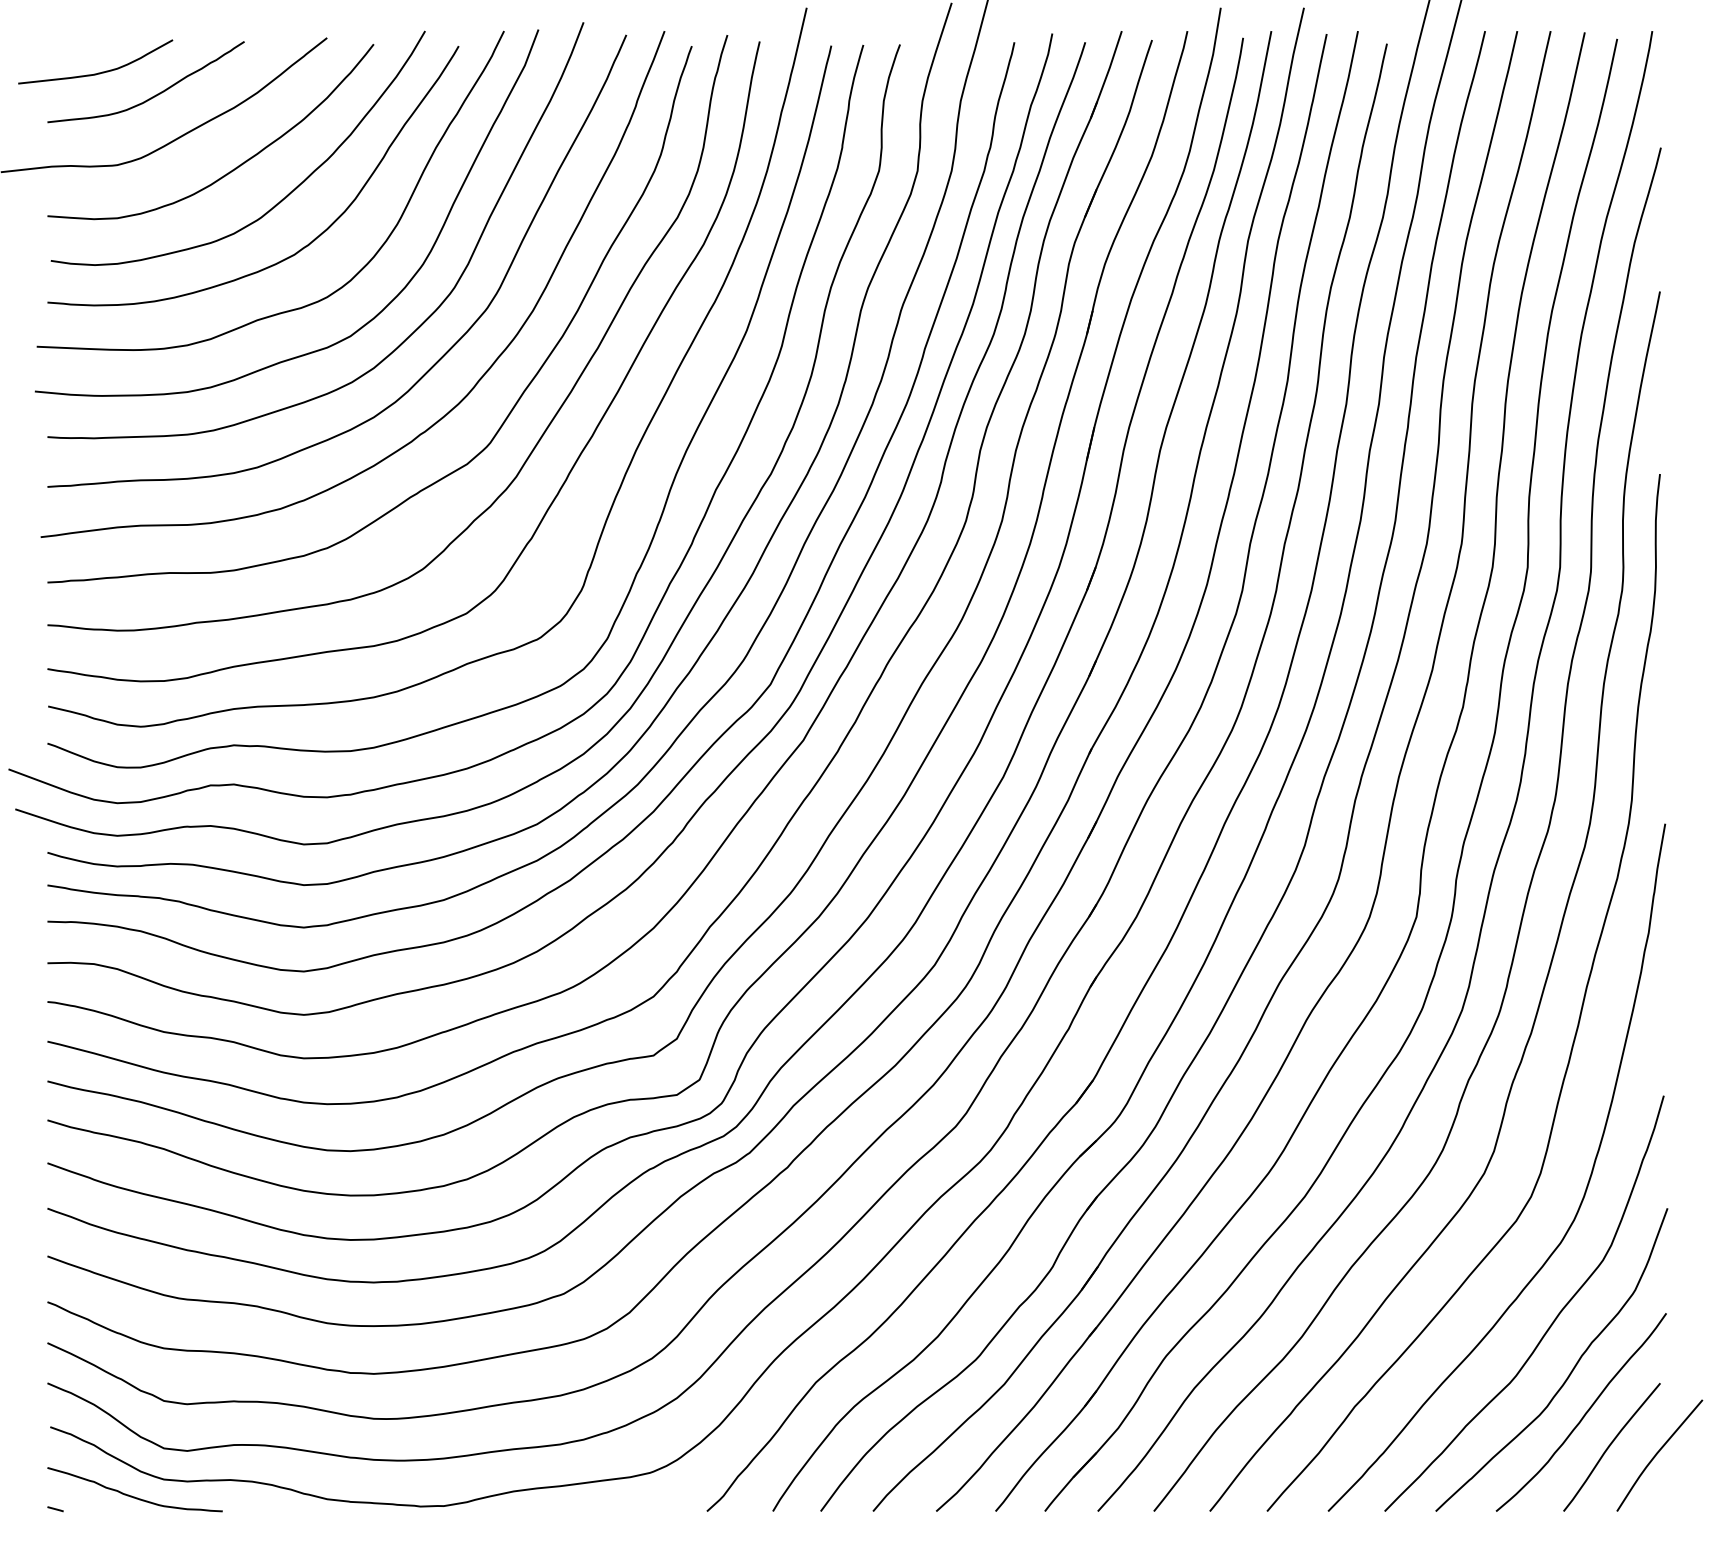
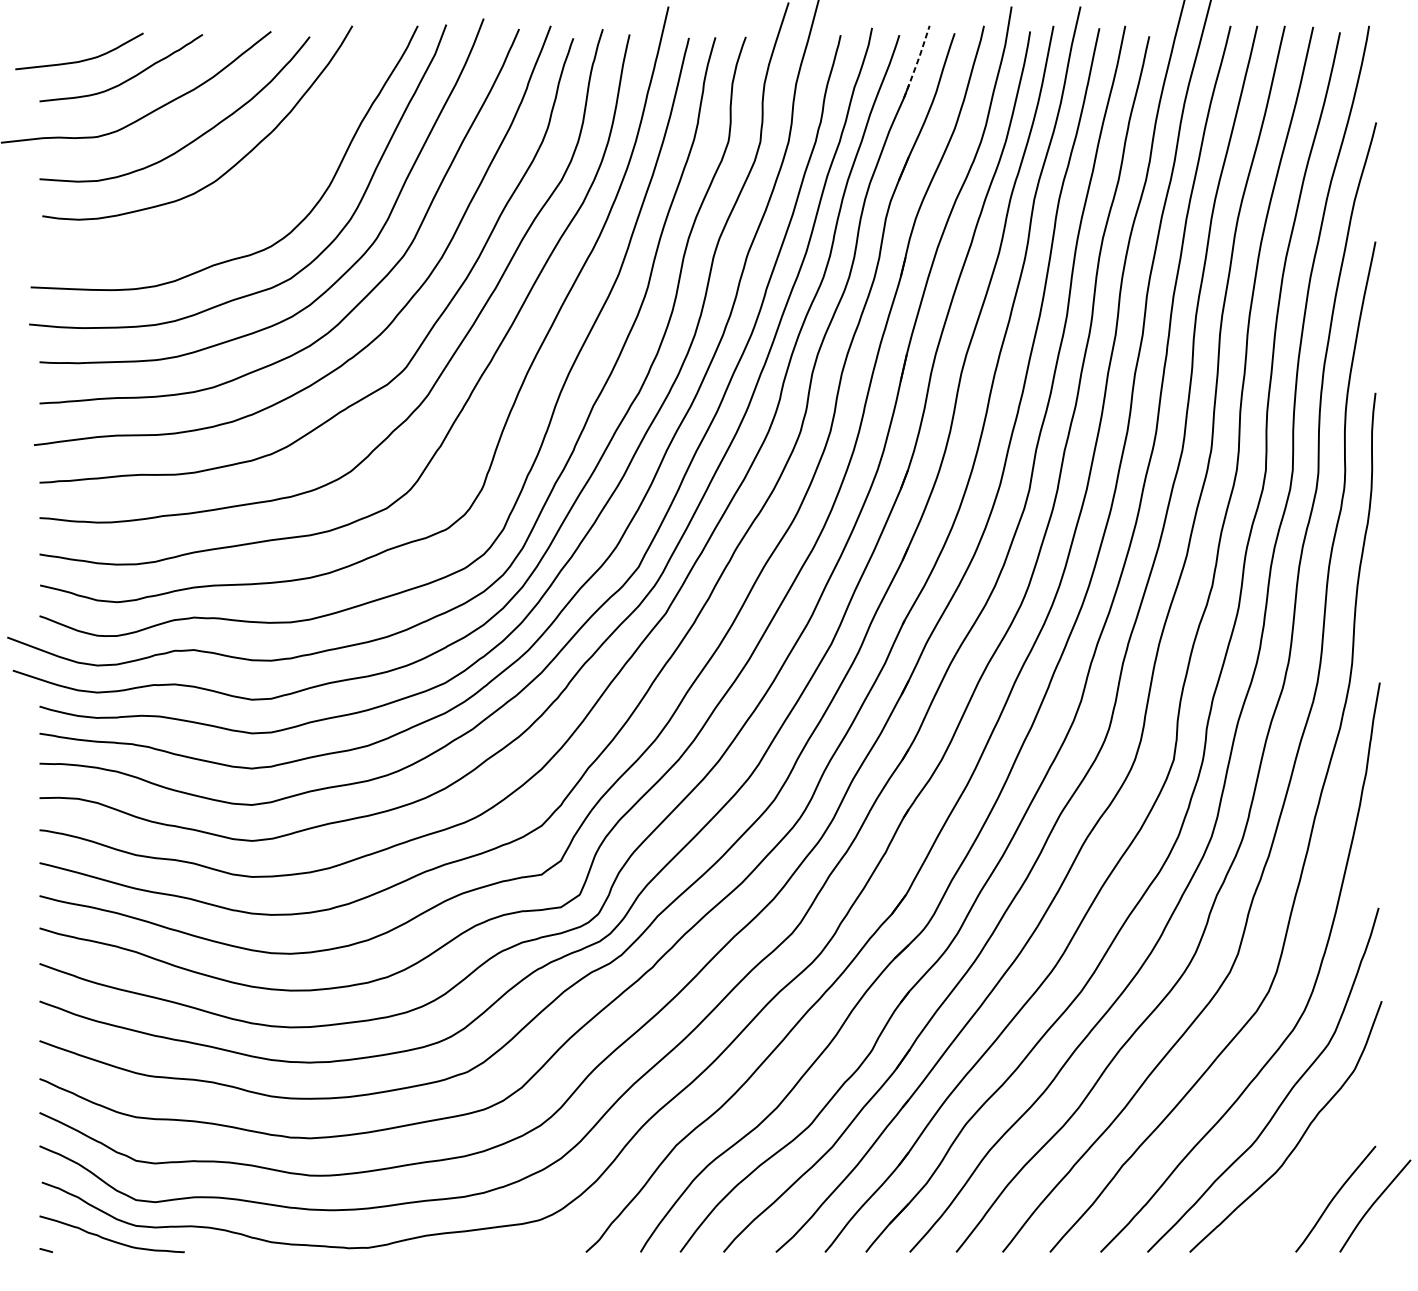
line: (1107, 75) -> (917, 62), solid -> dashed
curve: (302, 247) -> (250, 205), removed
curve: (1584, 1413) -> (1312, 1171), removed

